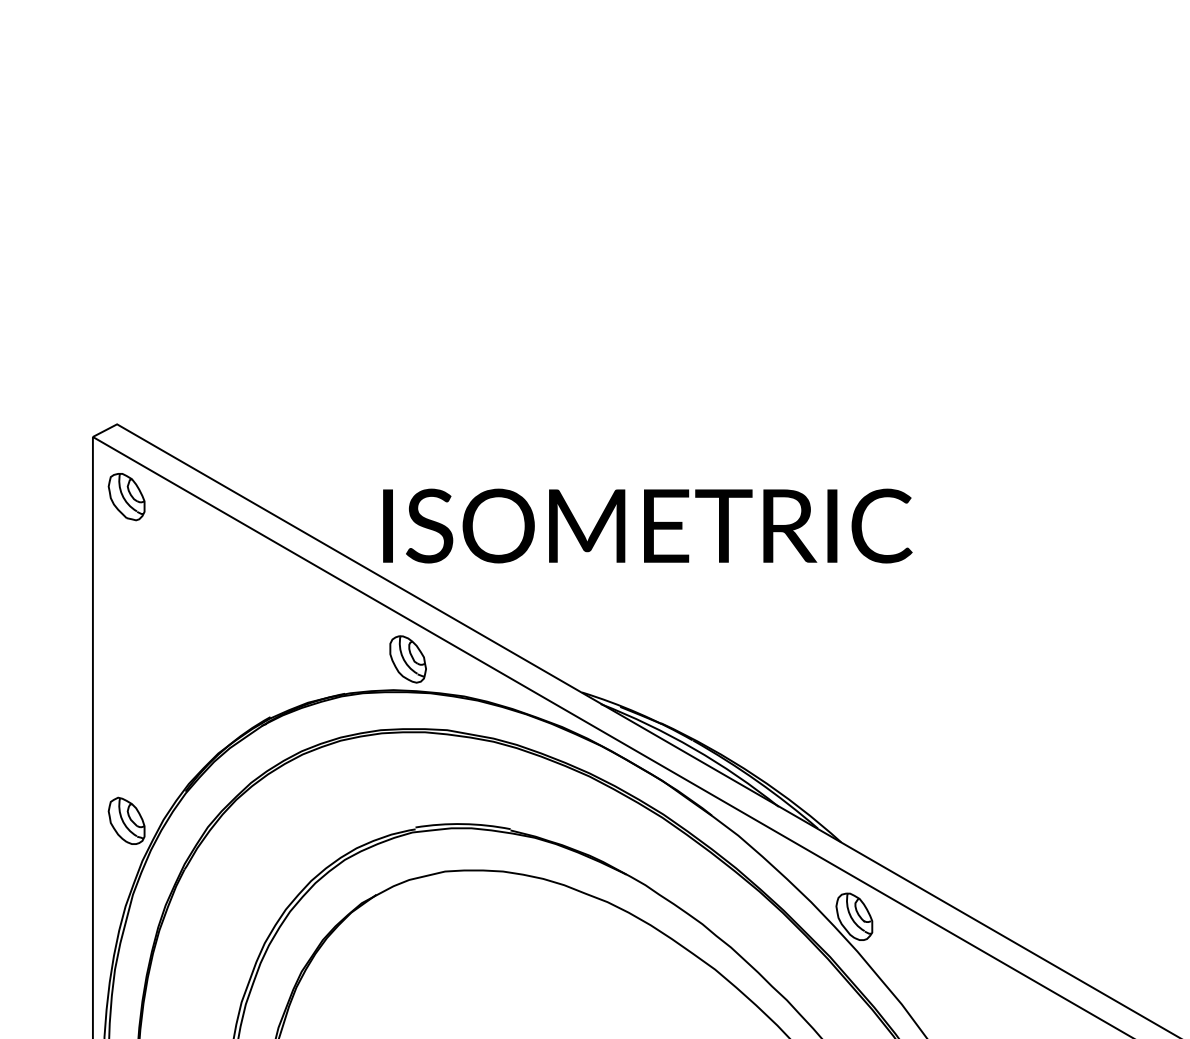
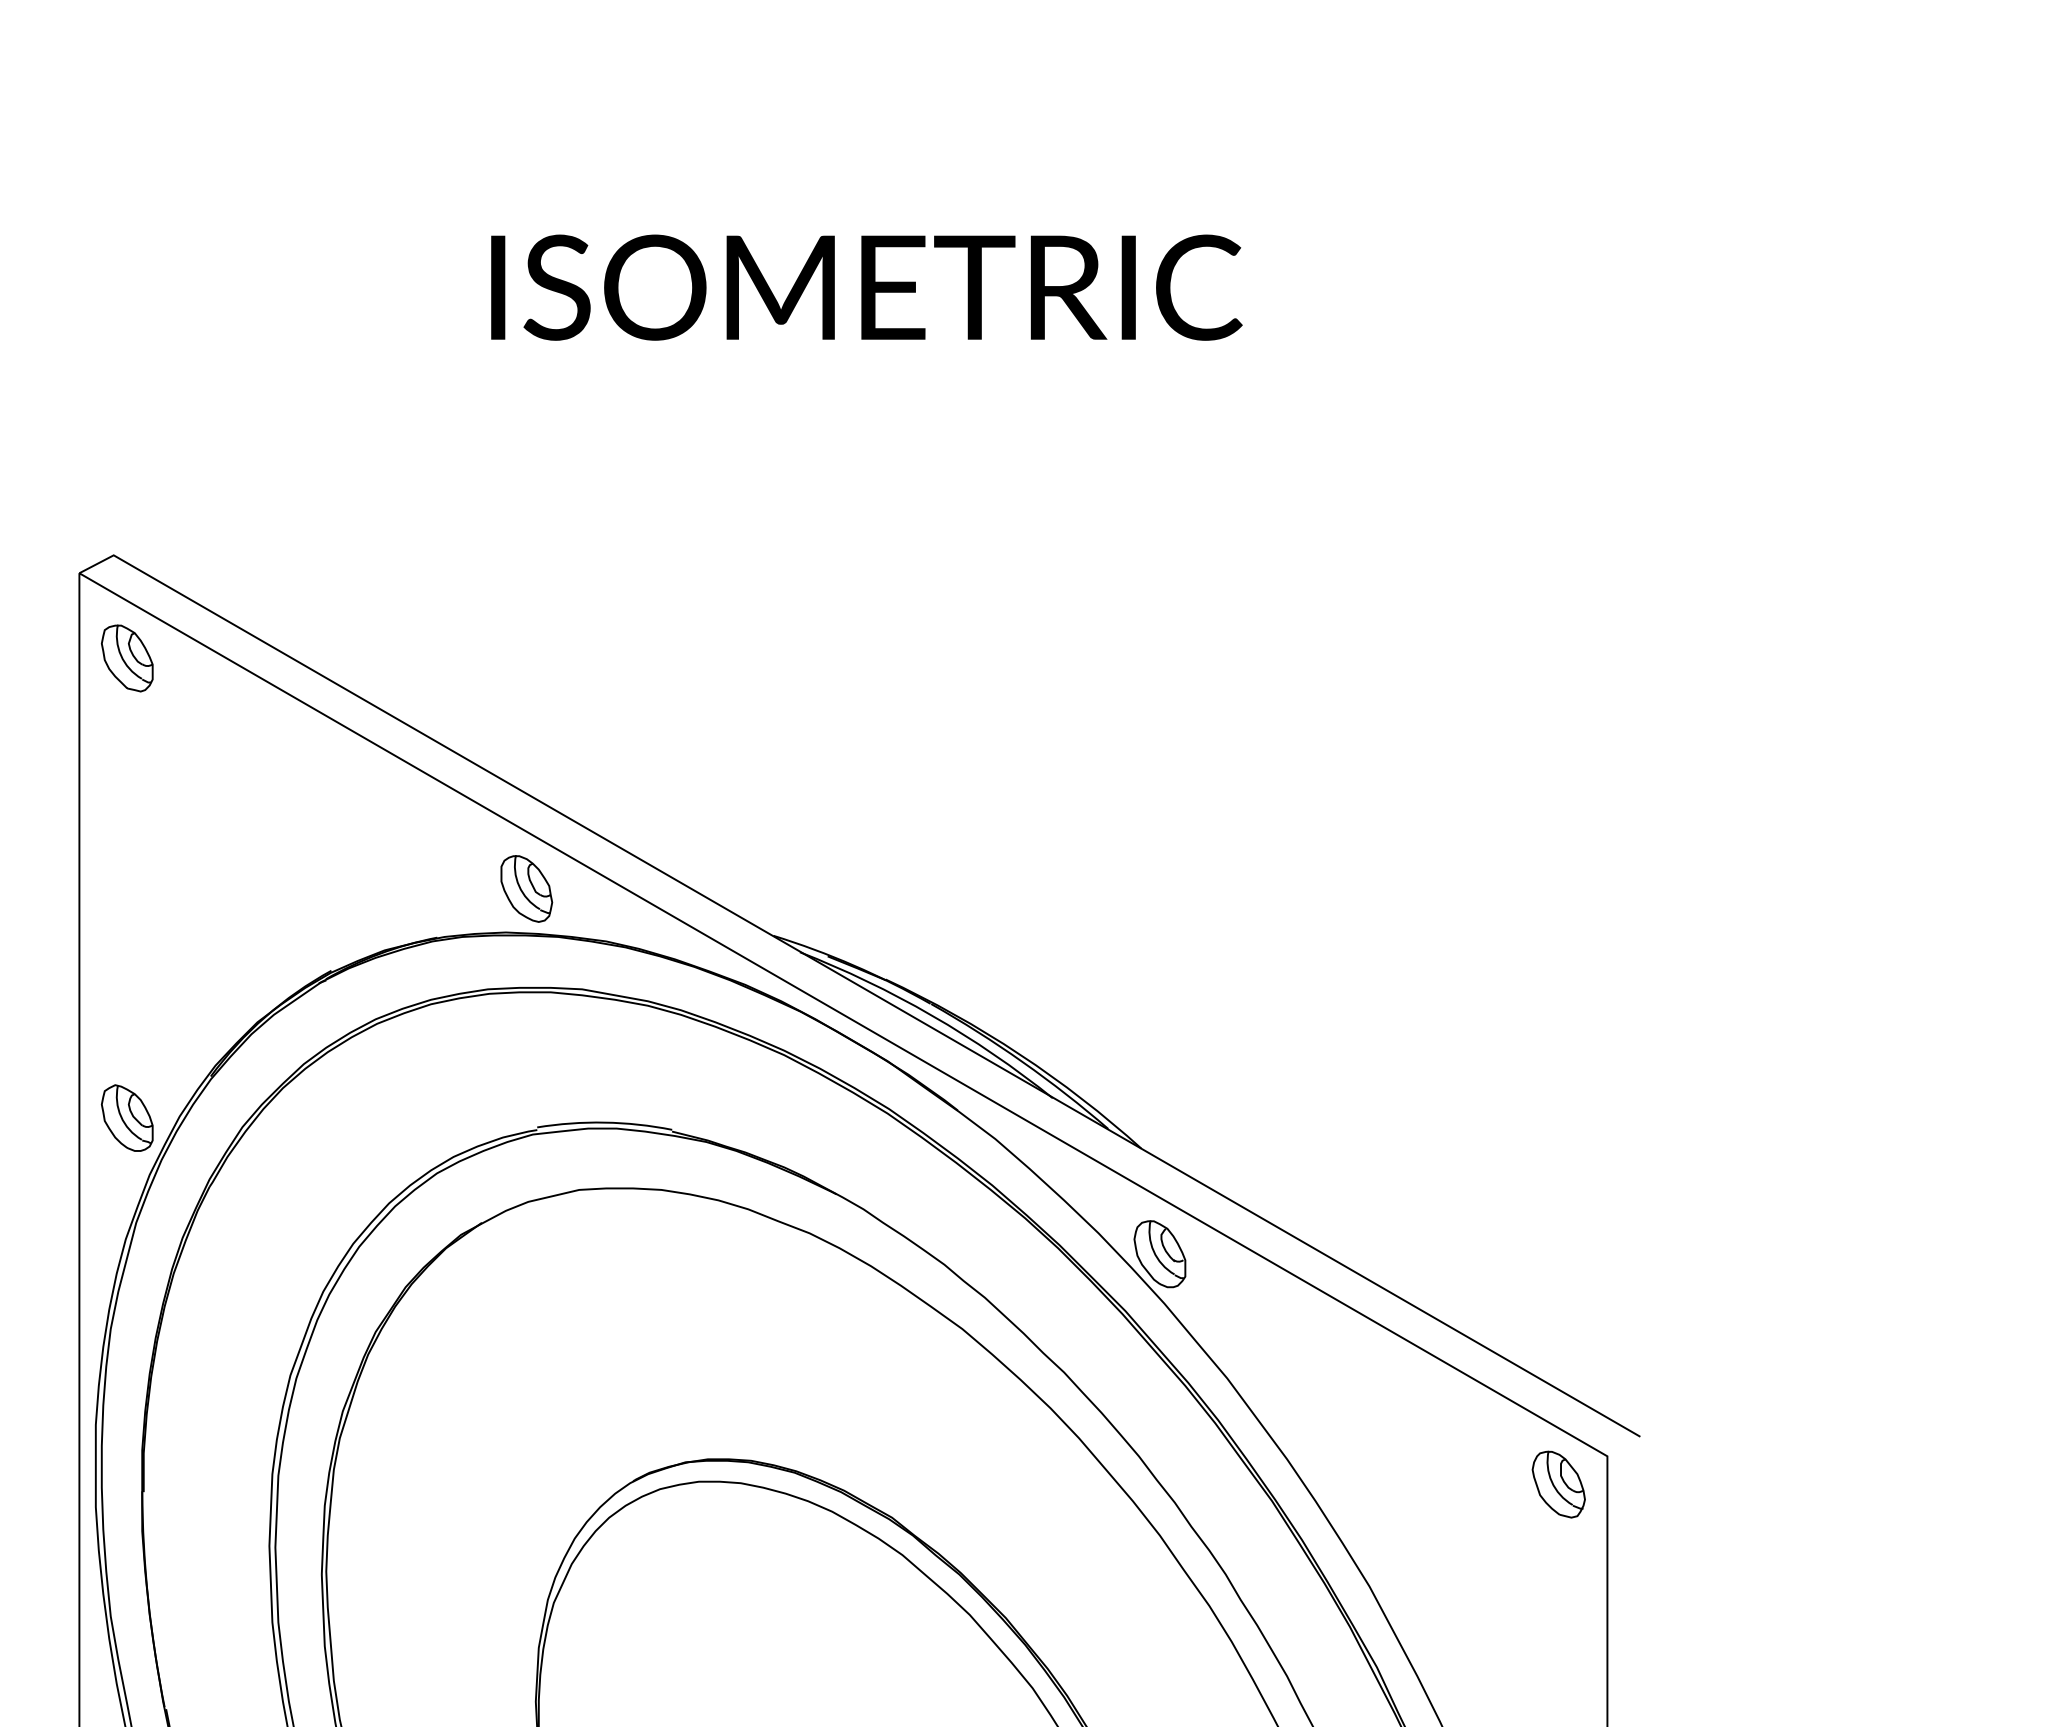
text: (647, 525) -> (866, 287), moved

